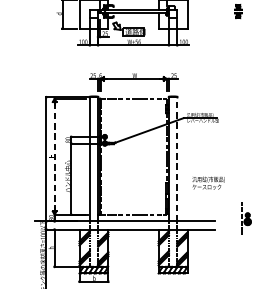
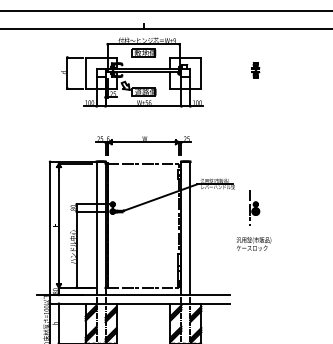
line: (54, 157) -> (58, 226), dashed -> solid
line: (177, 159) -> (190, 228), dashed -> solid
text: (208, 182) -> (253, 243), moved
part: (246, 218) -> (254, 207), moved

